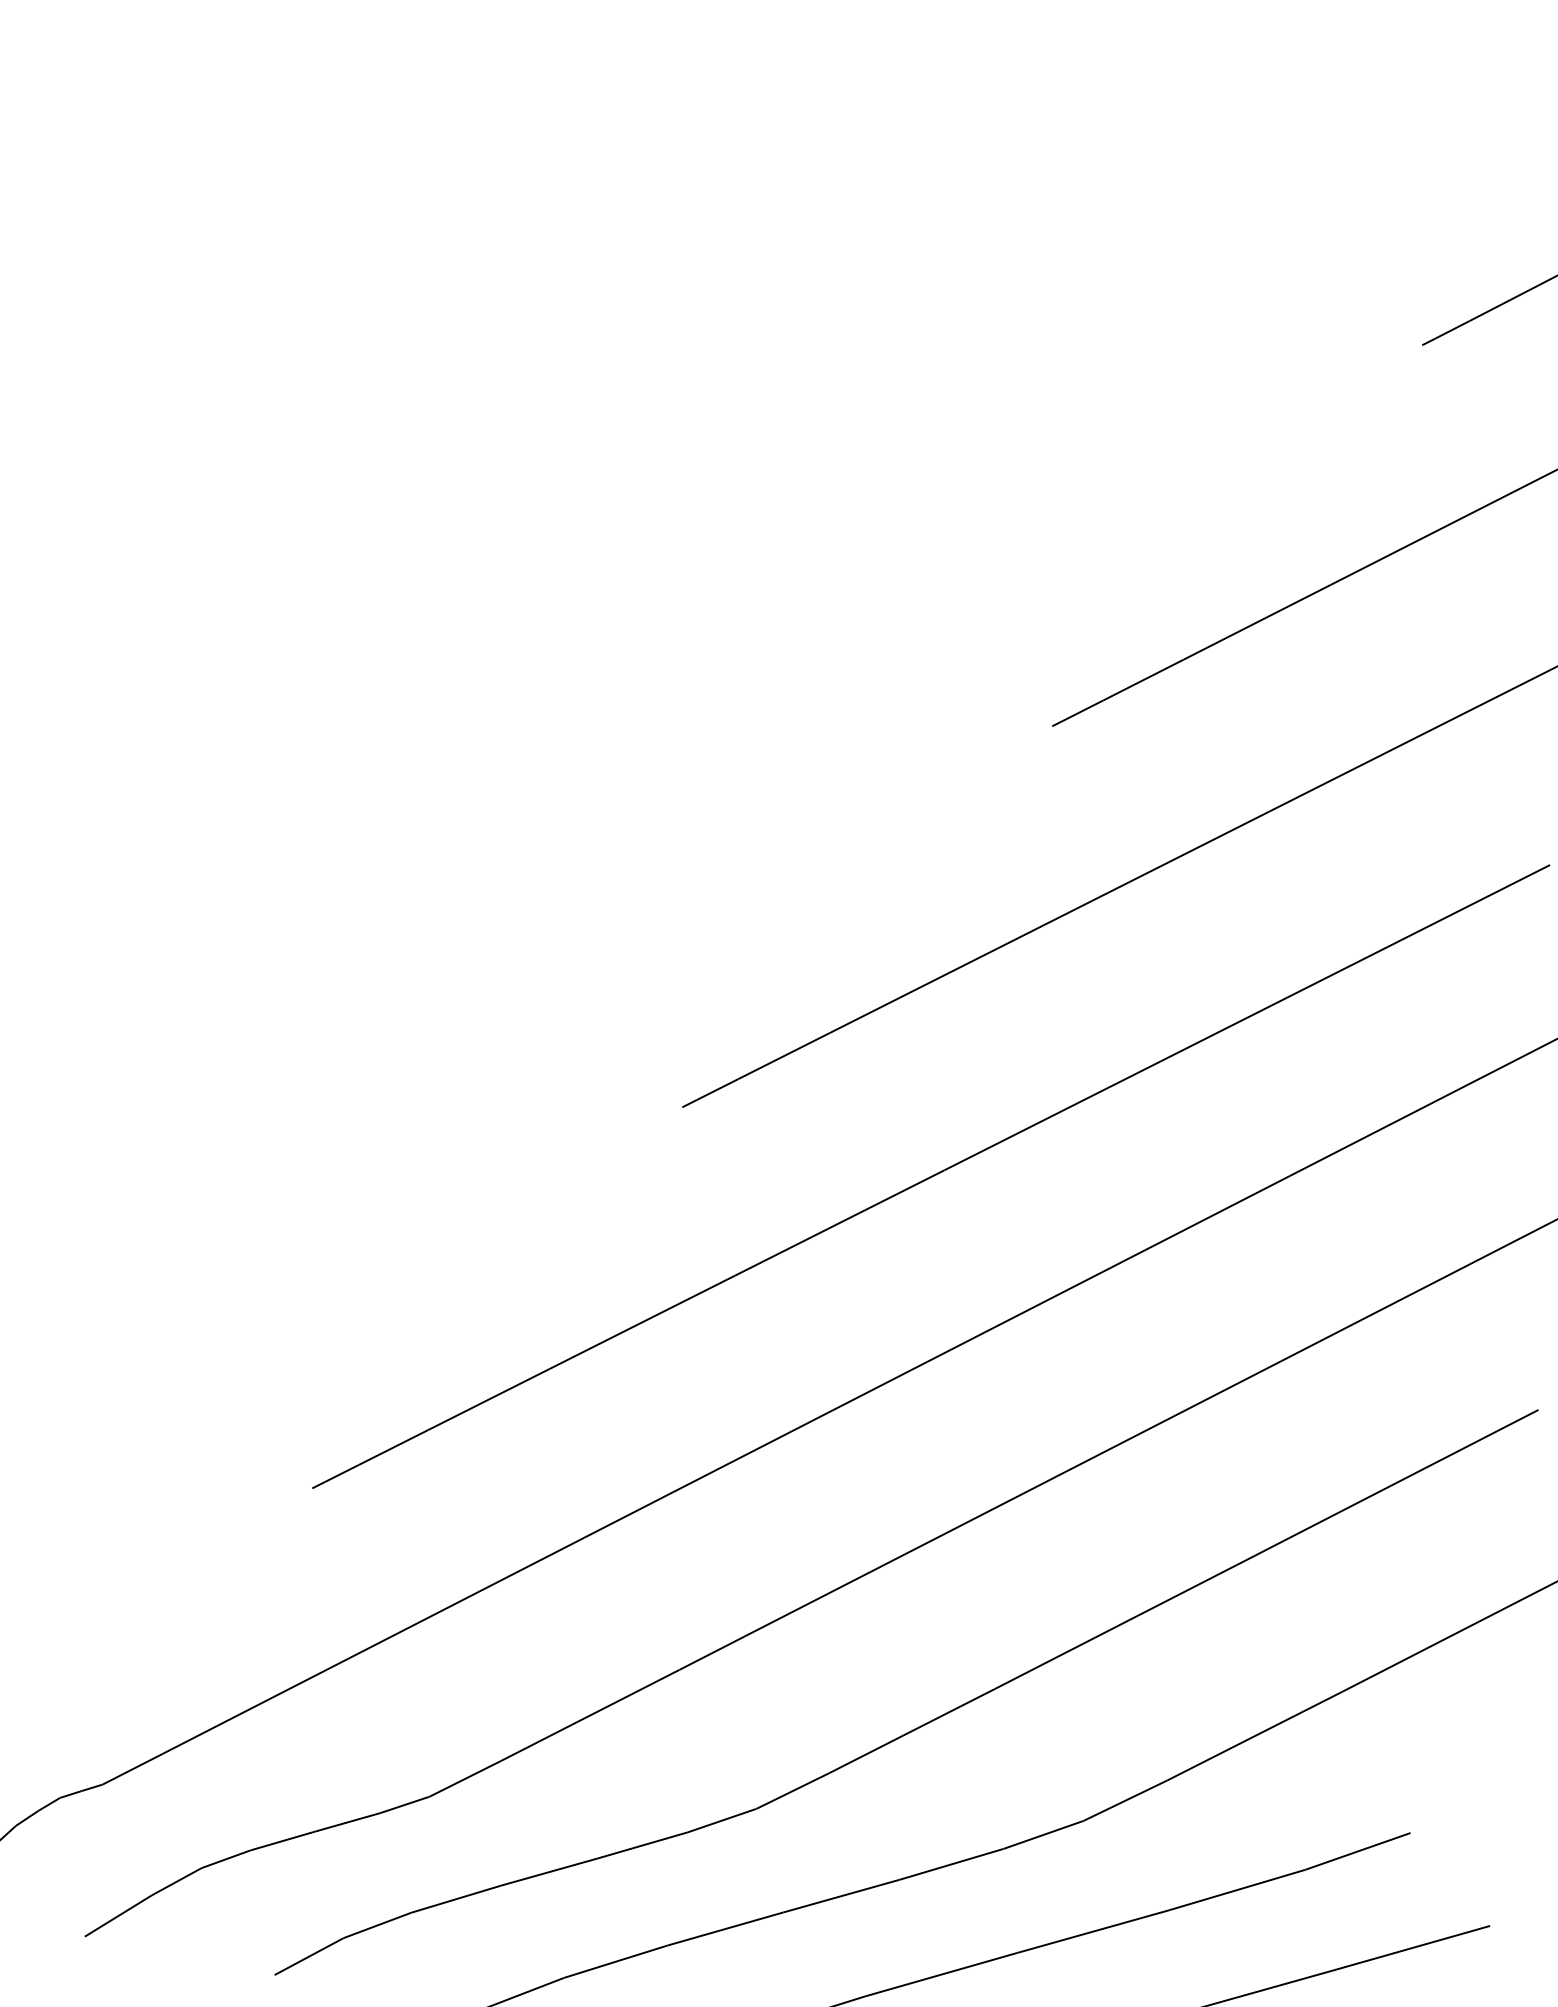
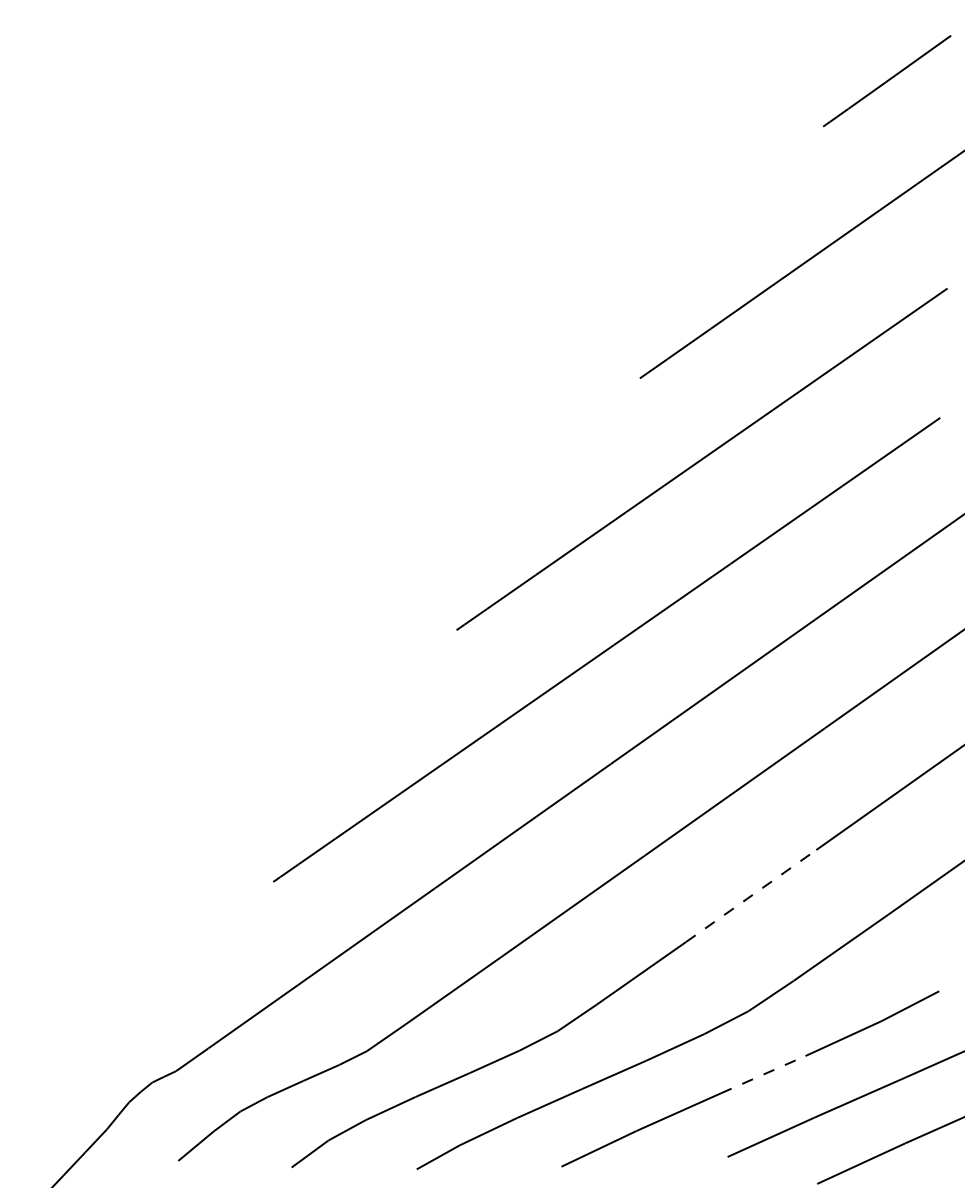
line: (1116, 1627) -> (751, 896), solid -> dashed
line: (1093, 1931) -> (763, 1074), solid -> dashed

